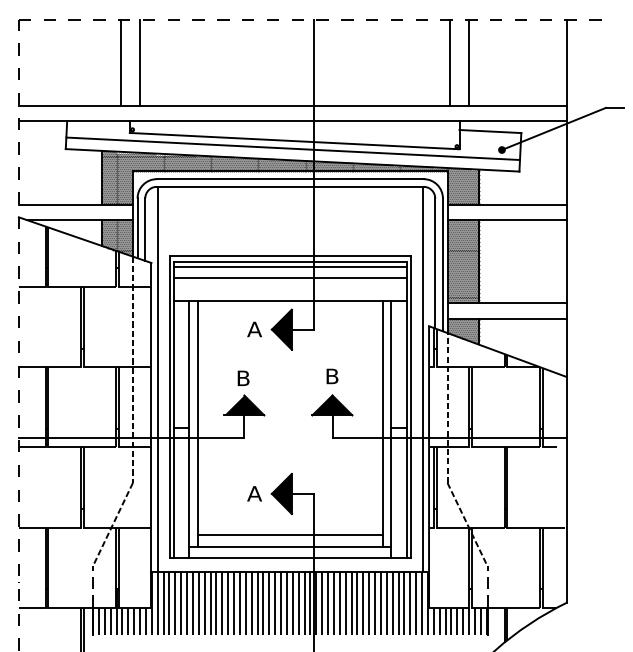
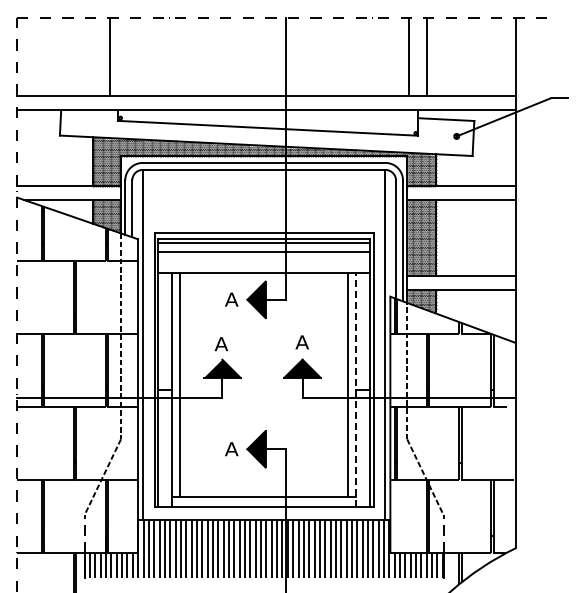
line: (140, 62) -> (127, 56), removed
line: (292, 149) -> (266, 135), removed
text: (331, 376) -> (301, 342), B -> A
text: (243, 378) -> (221, 344), B -> A
line: (391, 429) -> (356, 390), solid -> dashed
line: (289, 534) -> (263, 486), removed

